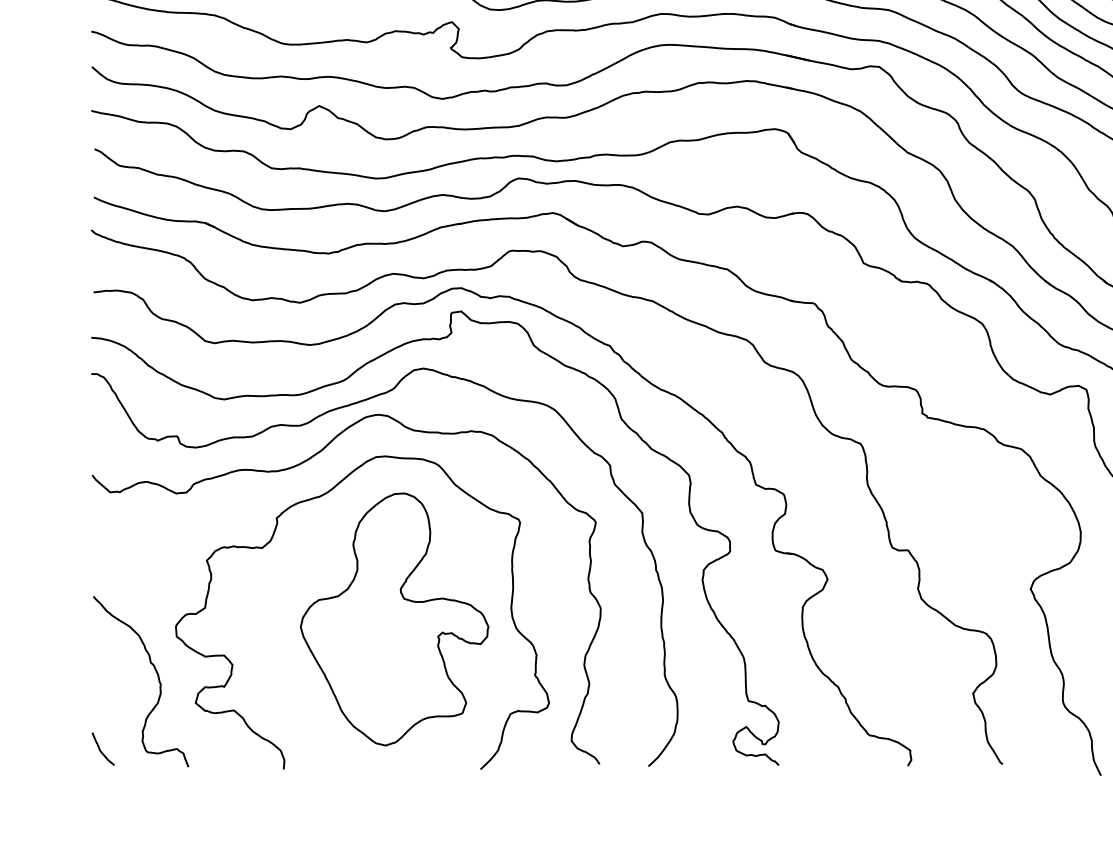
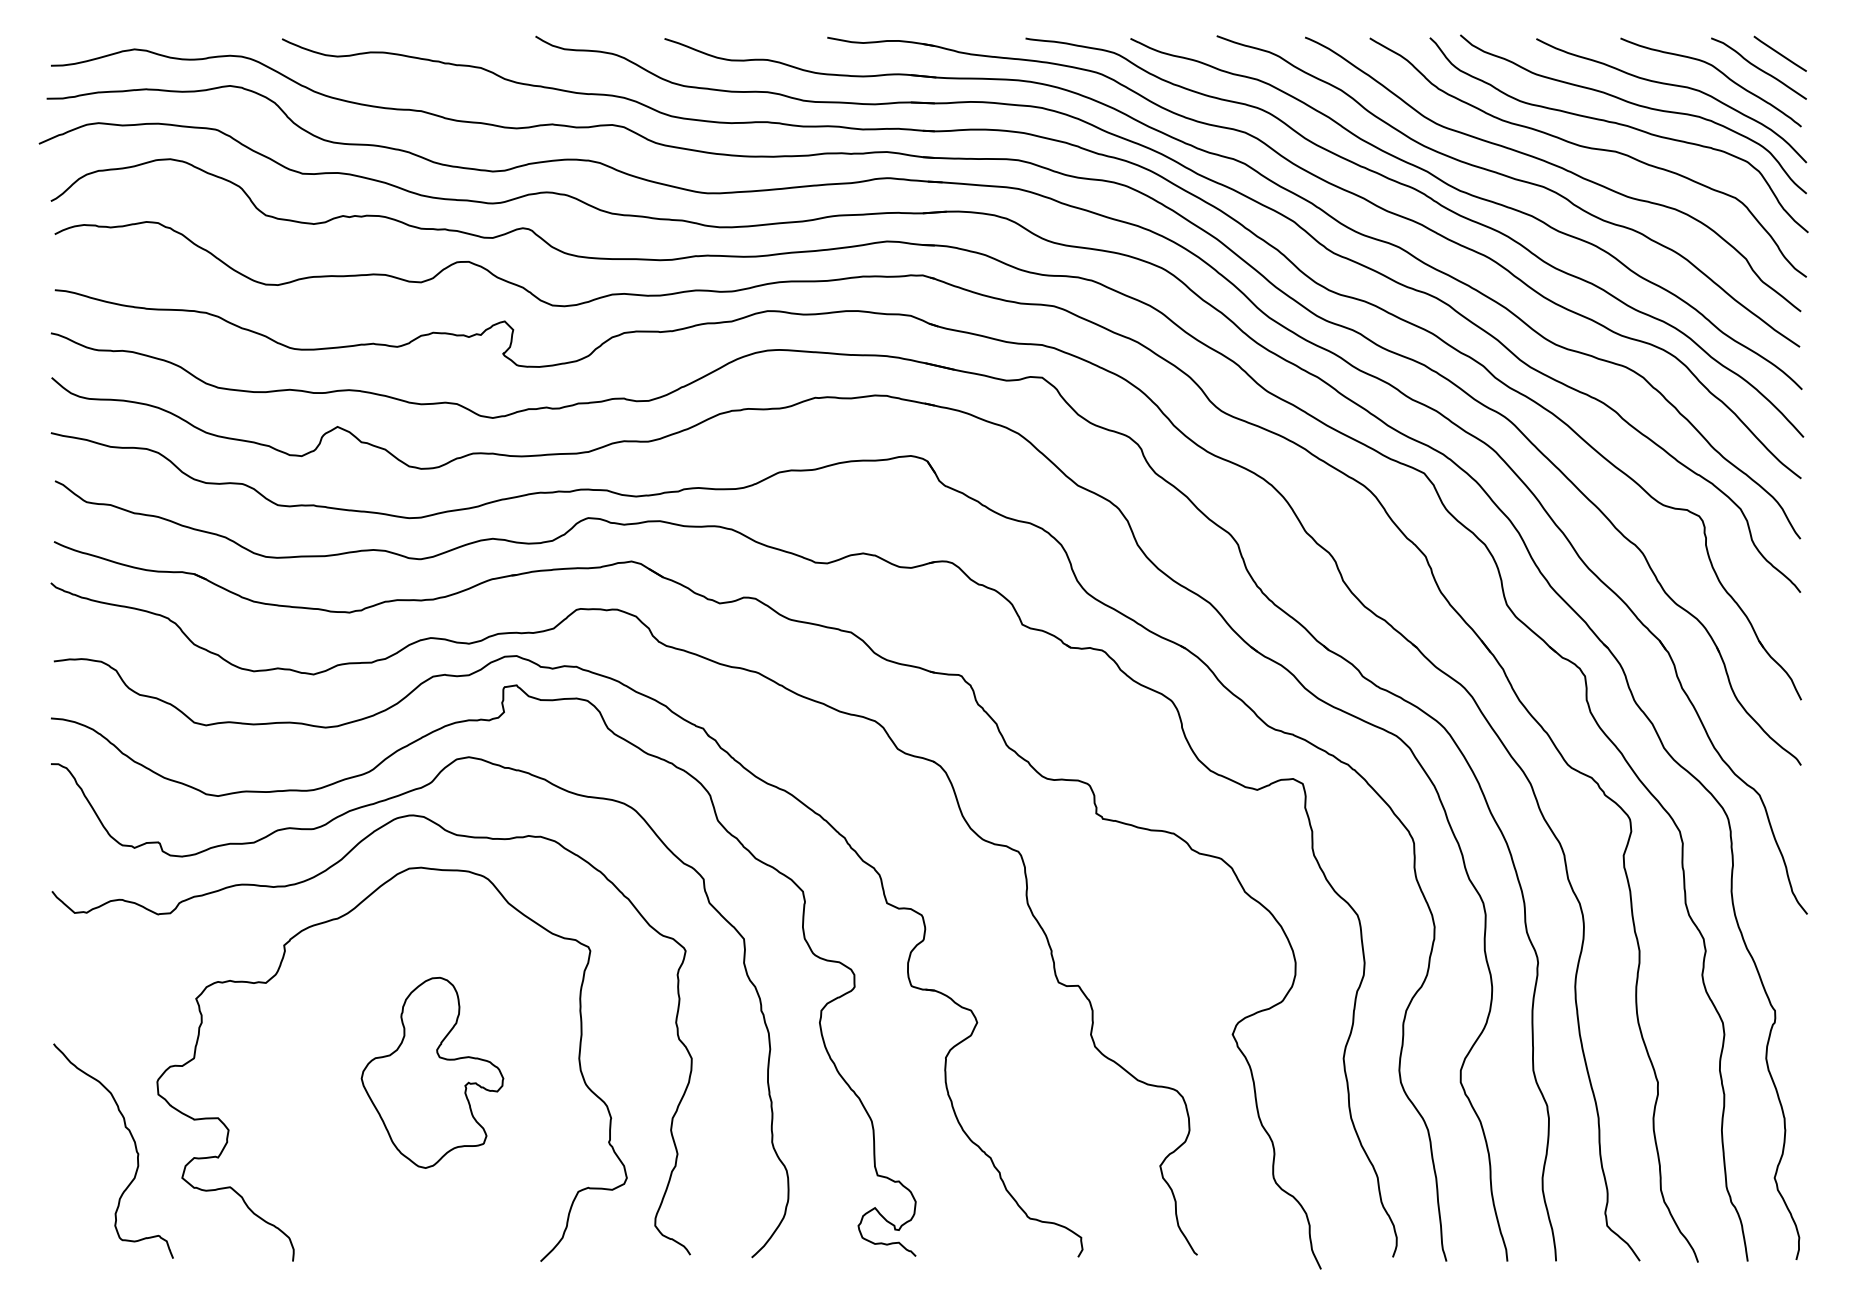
part: (394, 619) -> (432, 1072), size x0.6
curve: (100, 749) -> (62, 1236), removed

